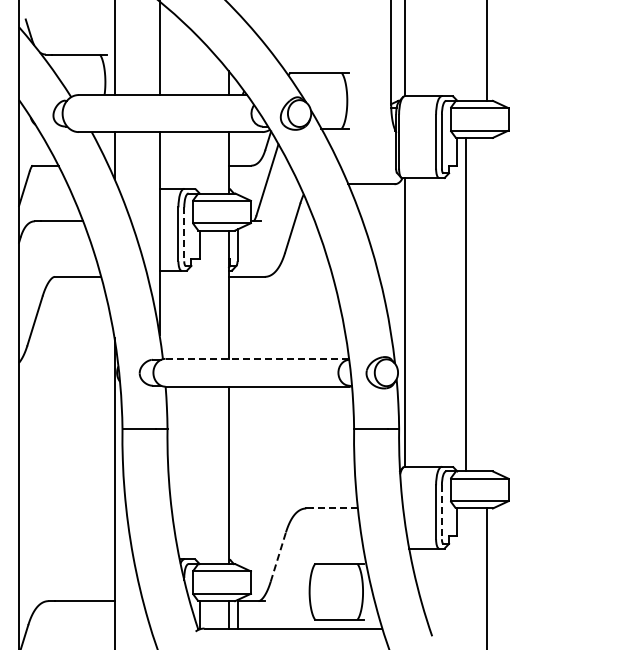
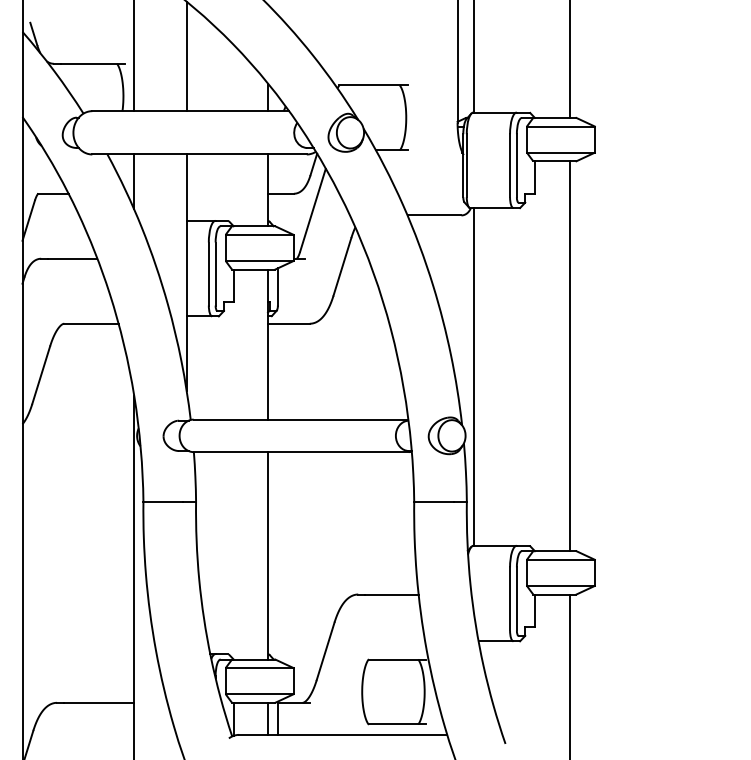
line: (184, 234) -> (215, 274), dashed -> solid
line: (466, 304) -> (570, 356), moved
line: (257, 358) -> (301, 419), dashed -> solid
line: (335, 508) -> (392, 594), dashed -> solid
line: (441, 512) -> (516, 599), dashed -> solid
line: (278, 557) -> (325, 651), dashed -> solid

